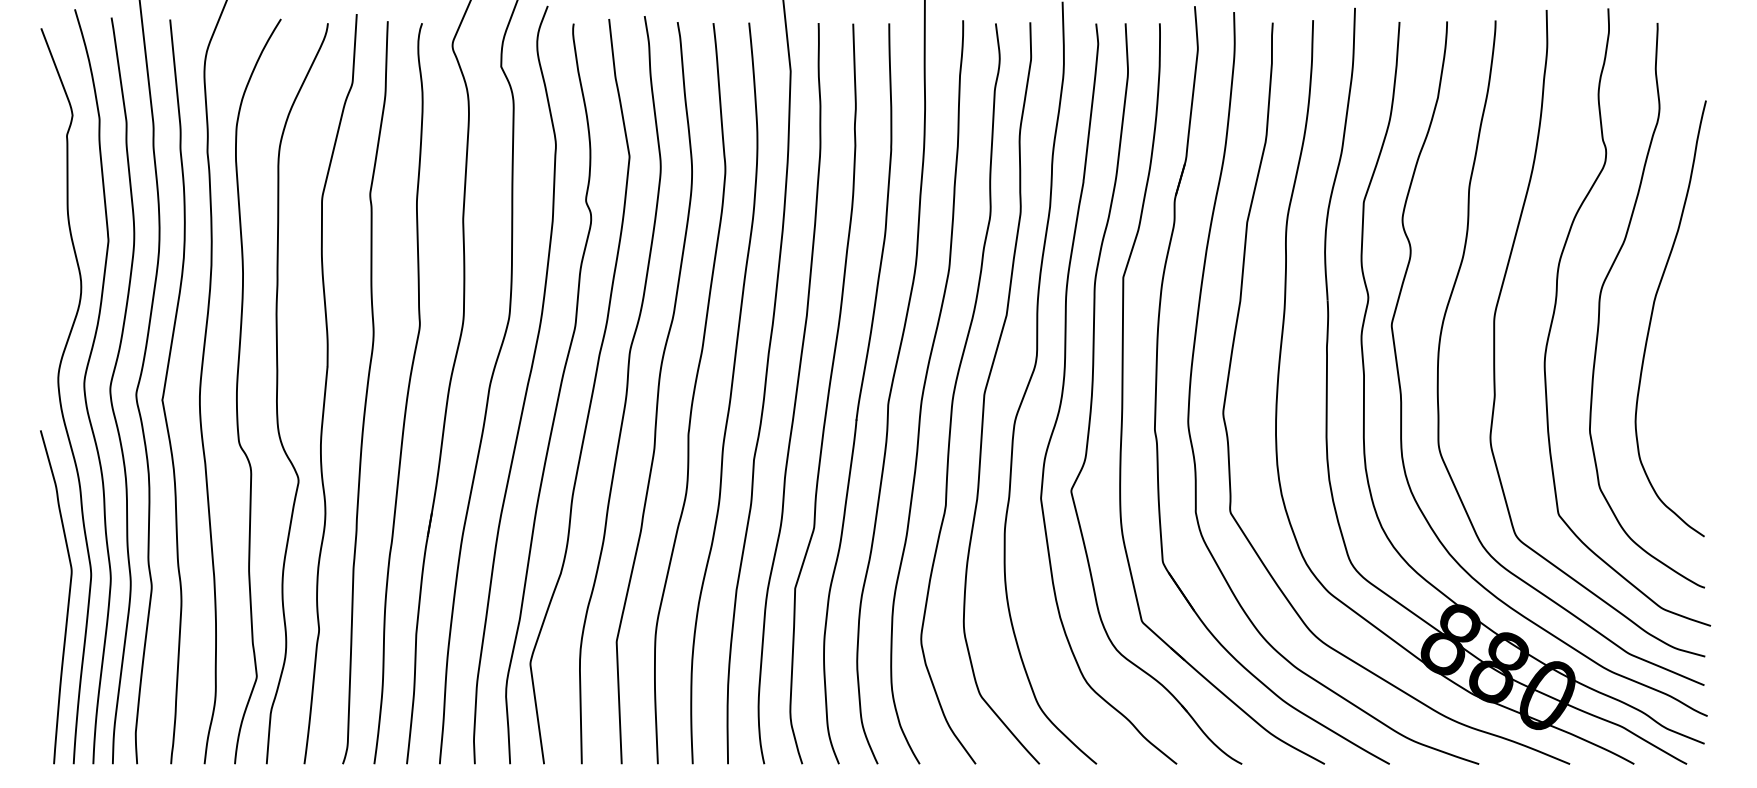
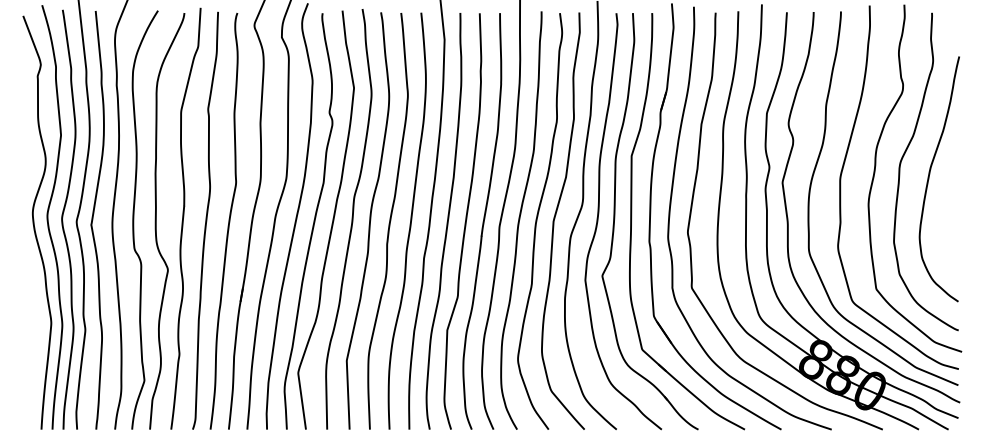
curve: (66, 600) -> (37, 337), removed

